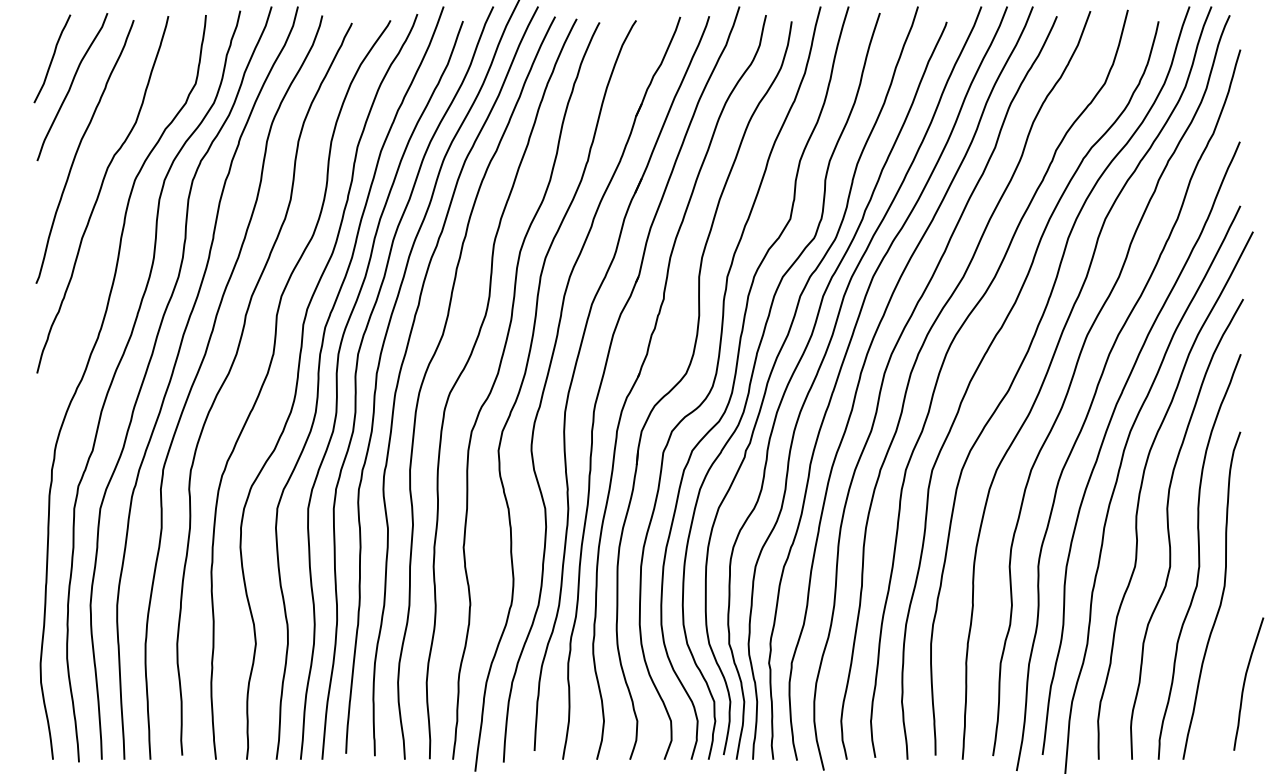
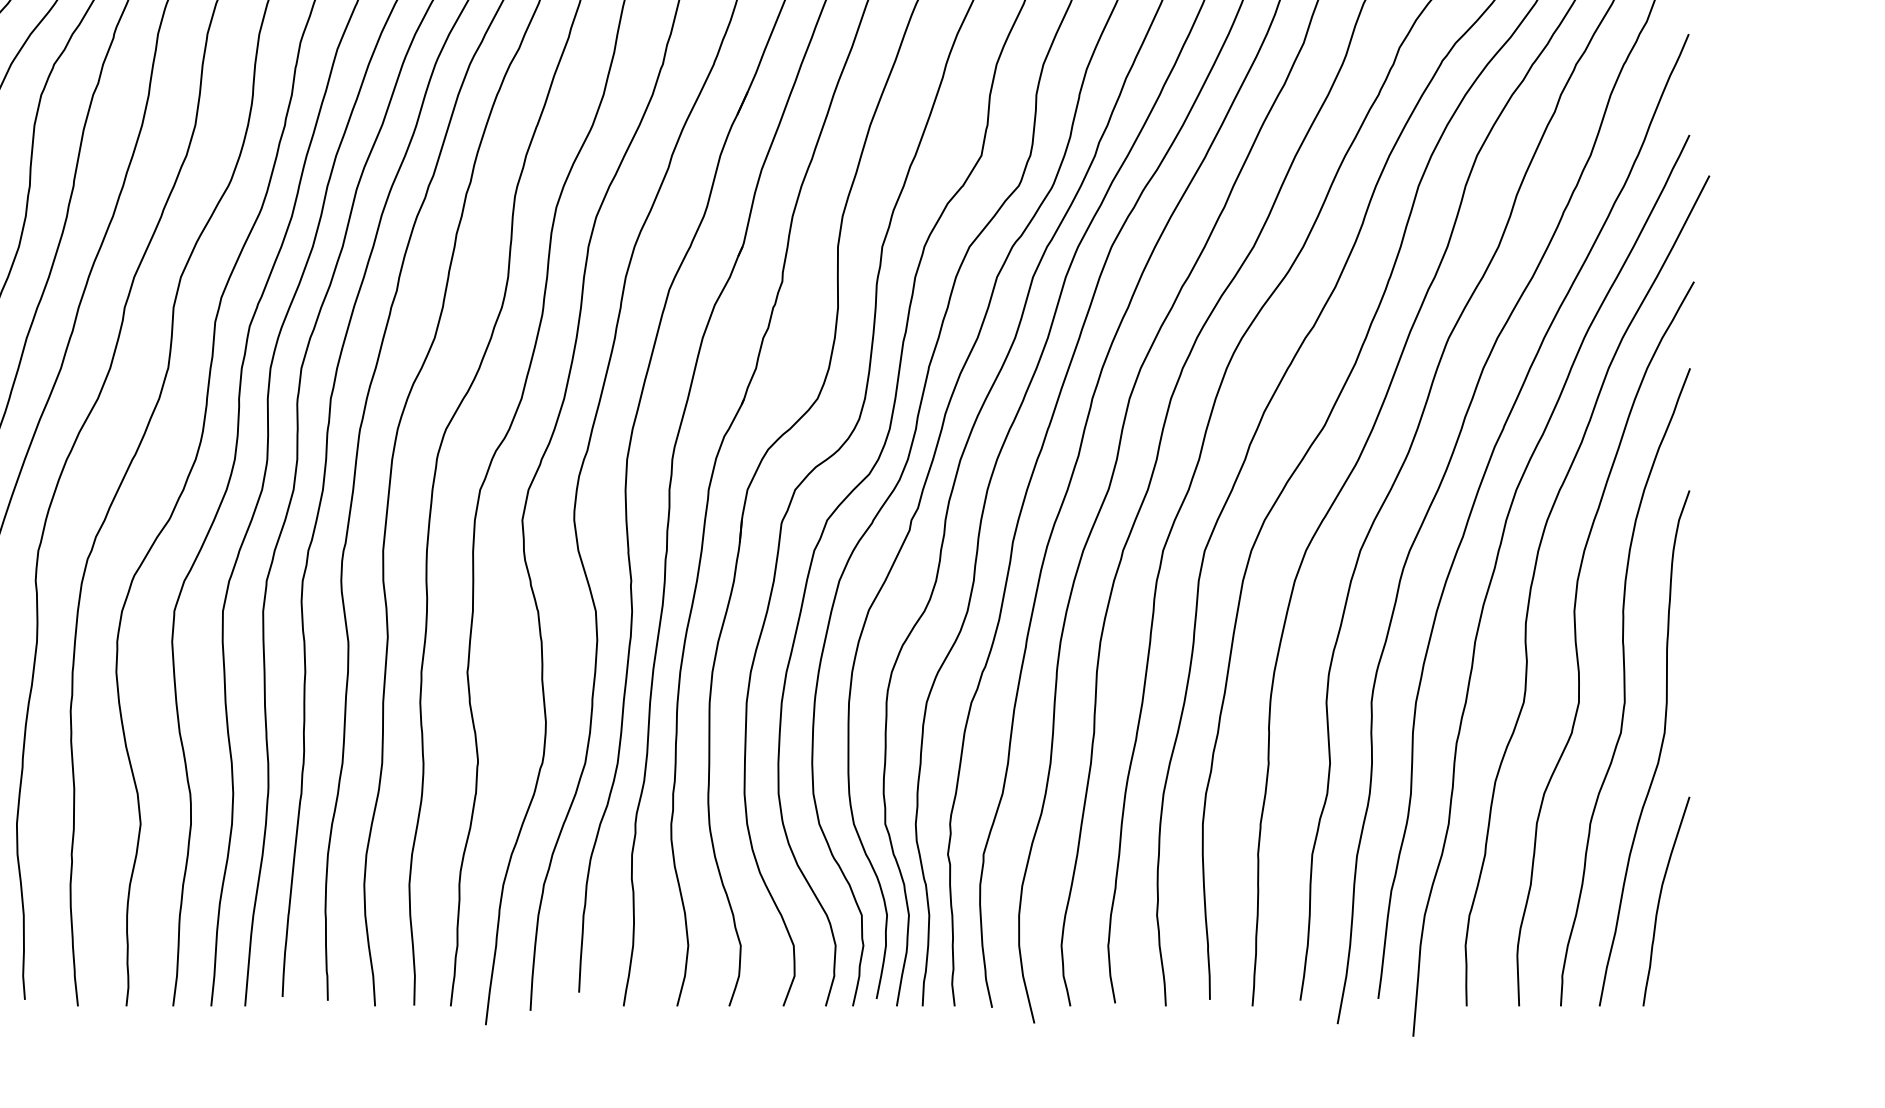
curve: (1245, 682) -> (1661, 898), moved

